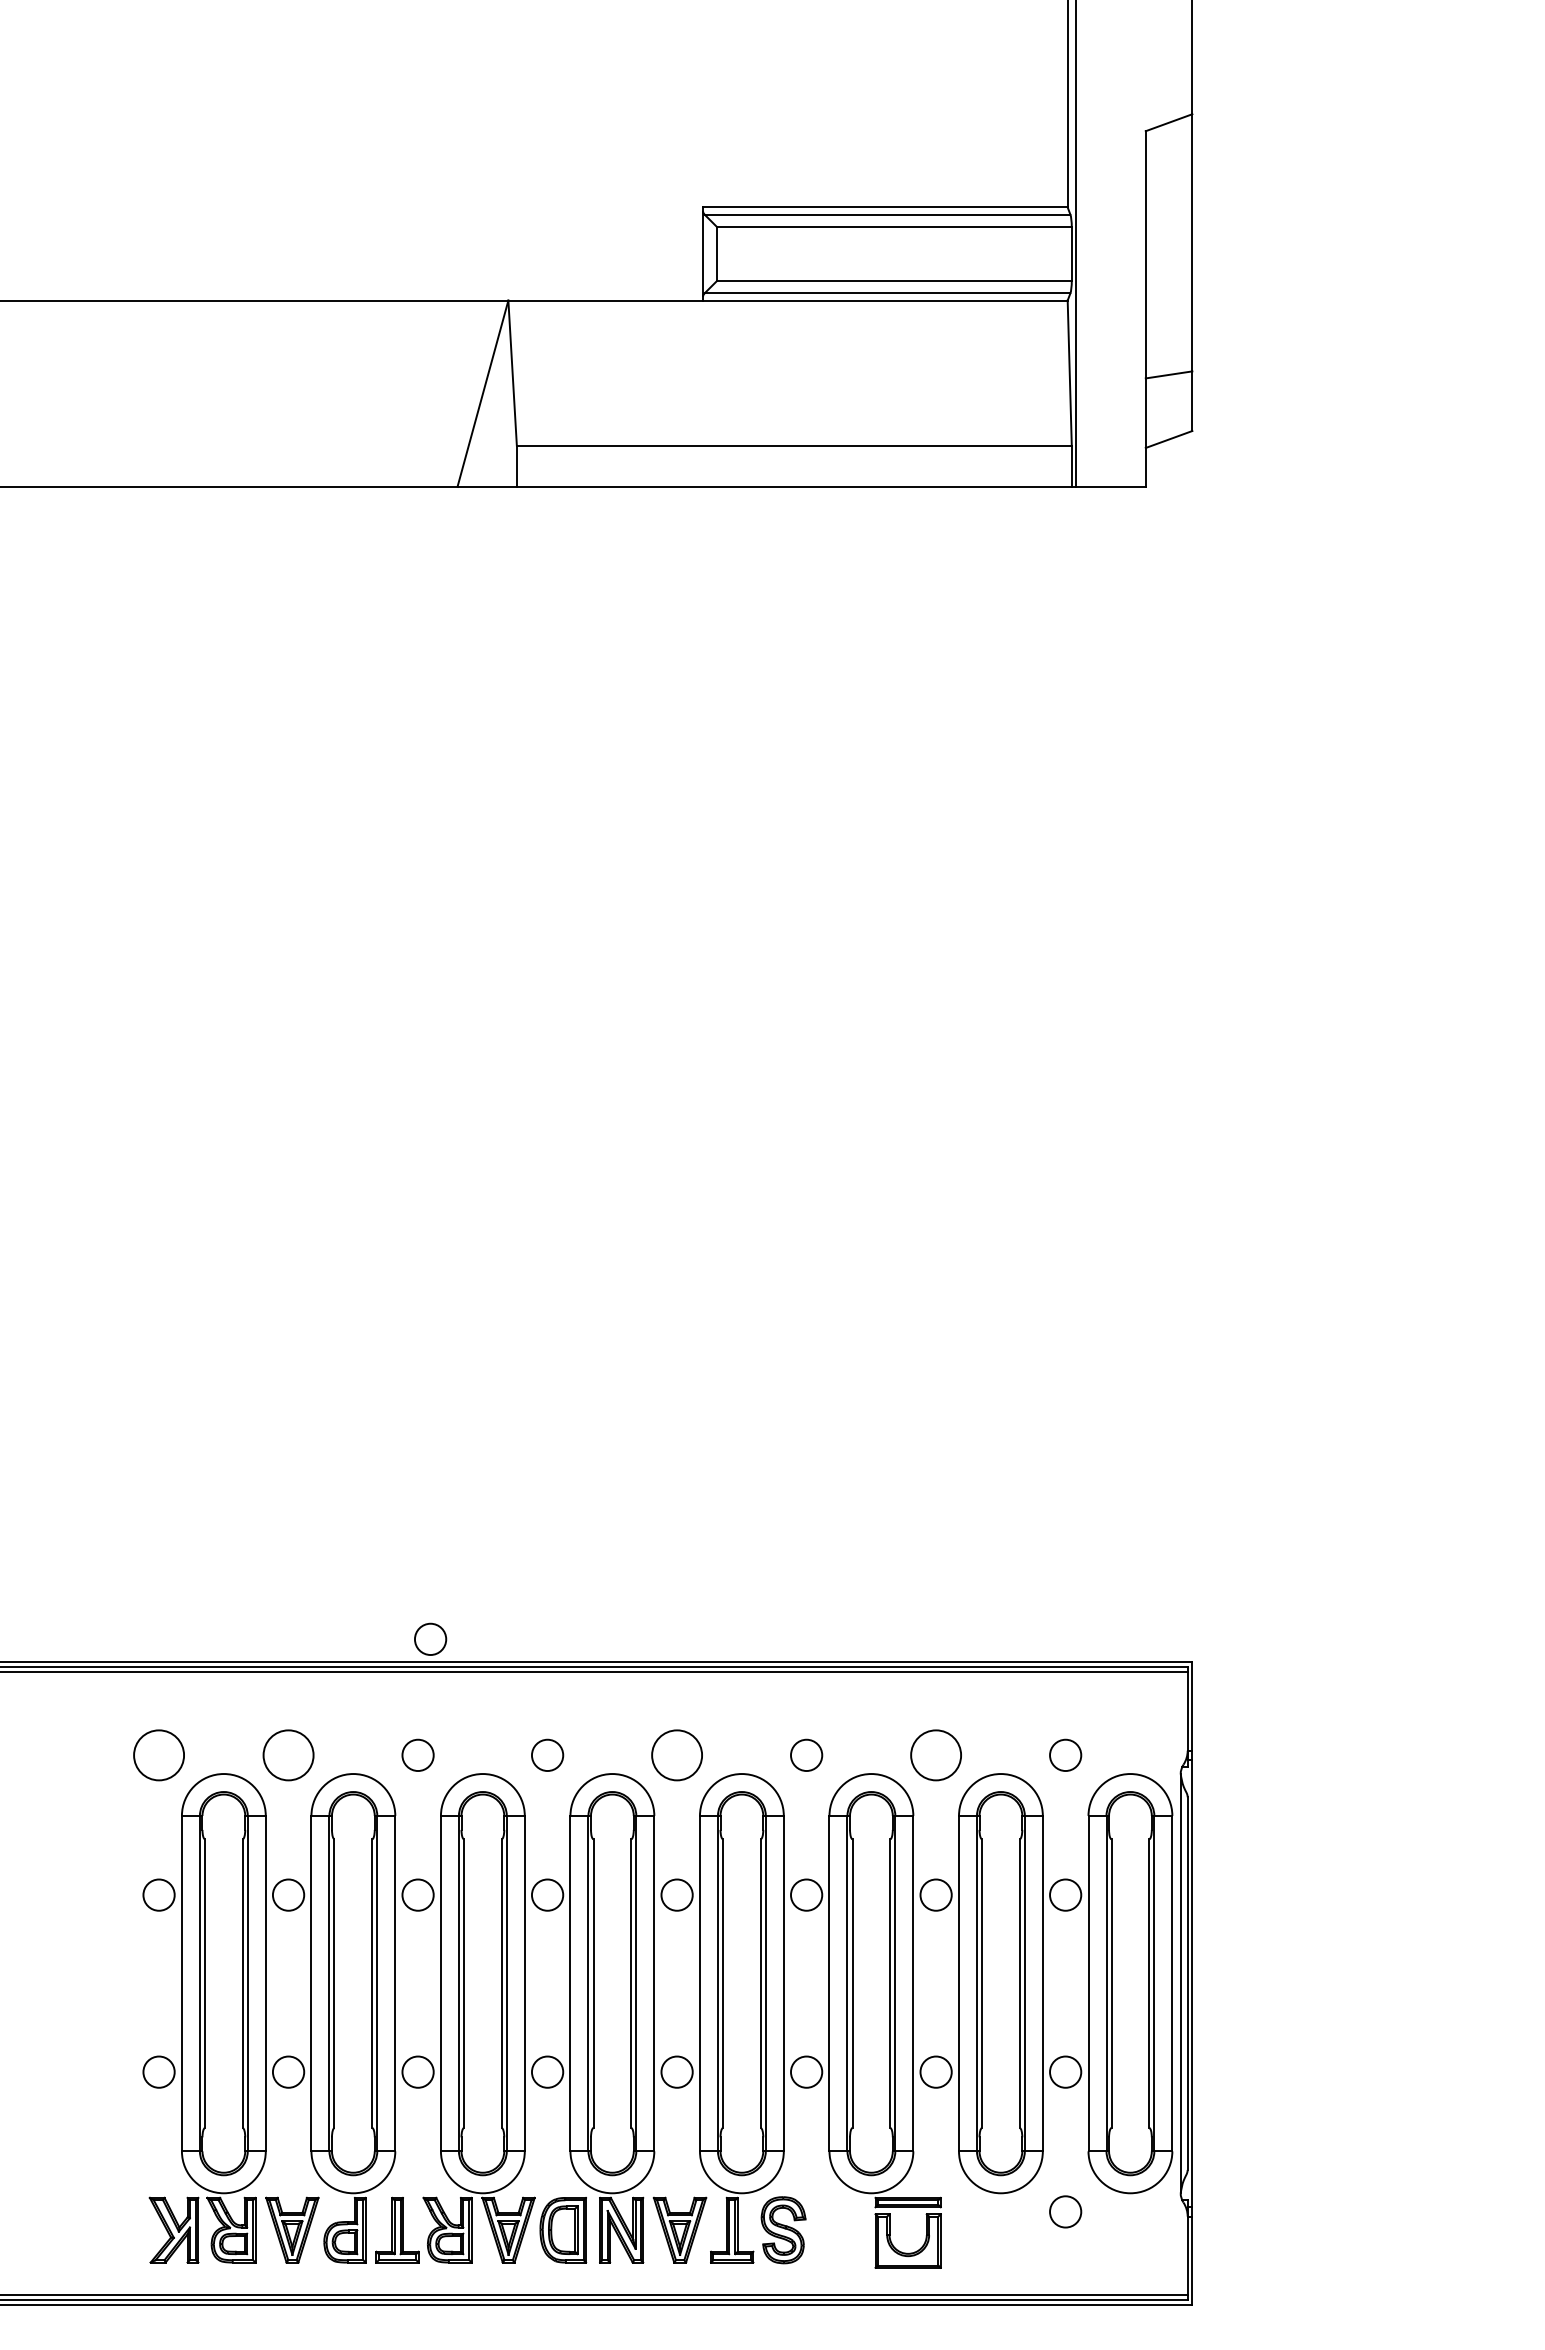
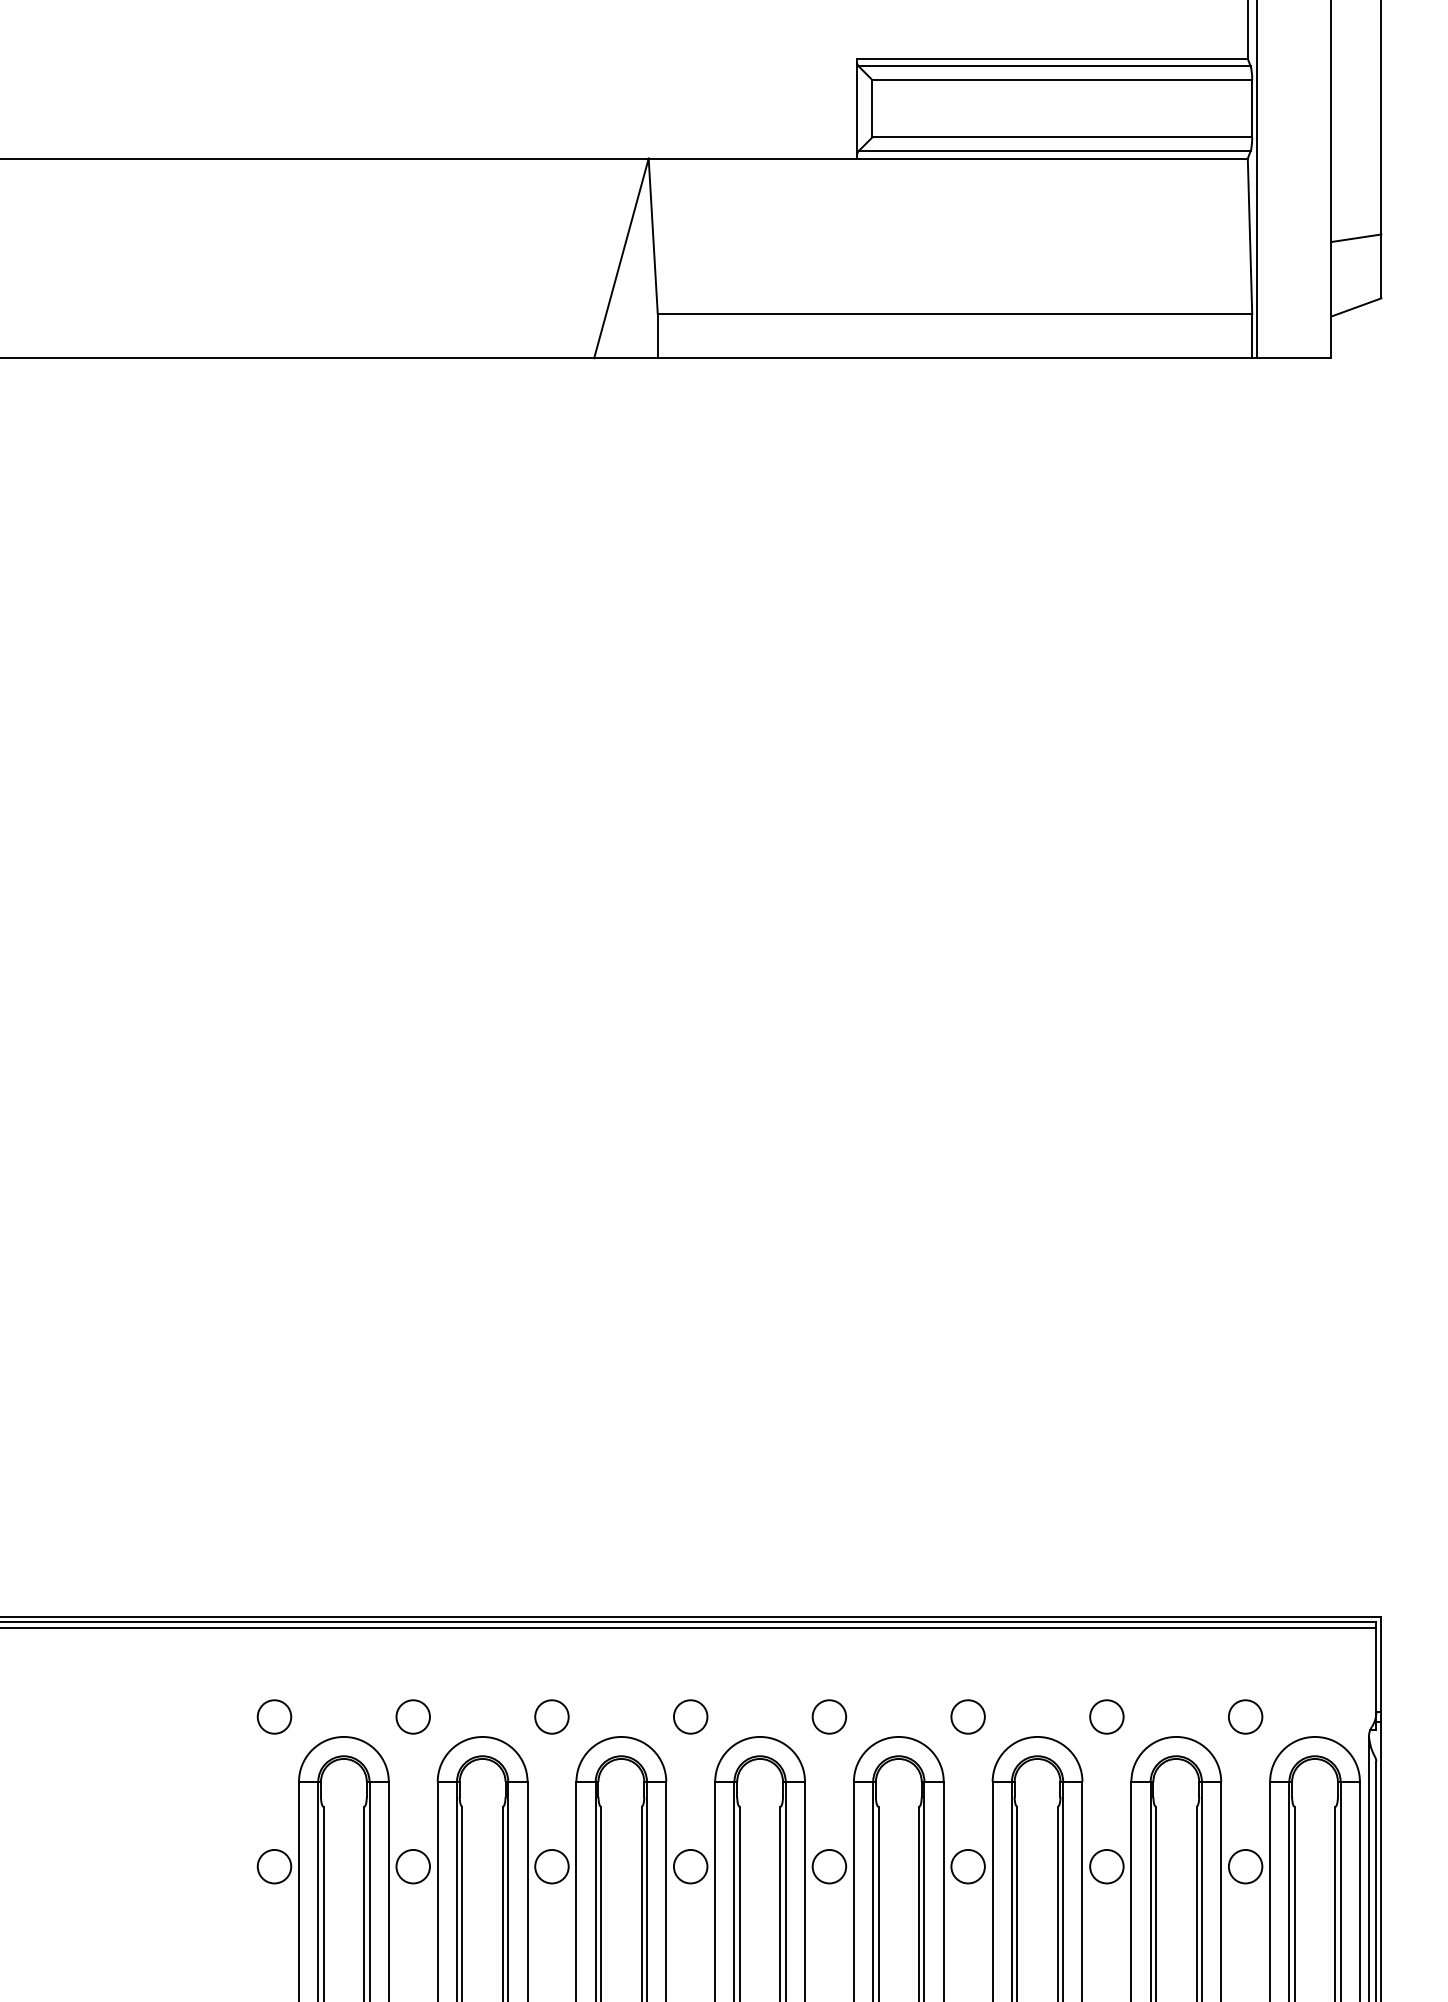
circle: (430, 1638) -> (565, 1591), removed
circle: (158, 1755) -> (273, 1717), size x0.62
circle: (288, 1755) -> (413, 1717), size x0.62
circle: (676, 1755) -> (828, 1717), size x0.62
circle: (935, 1755) -> (1106, 1717), size x0.62

